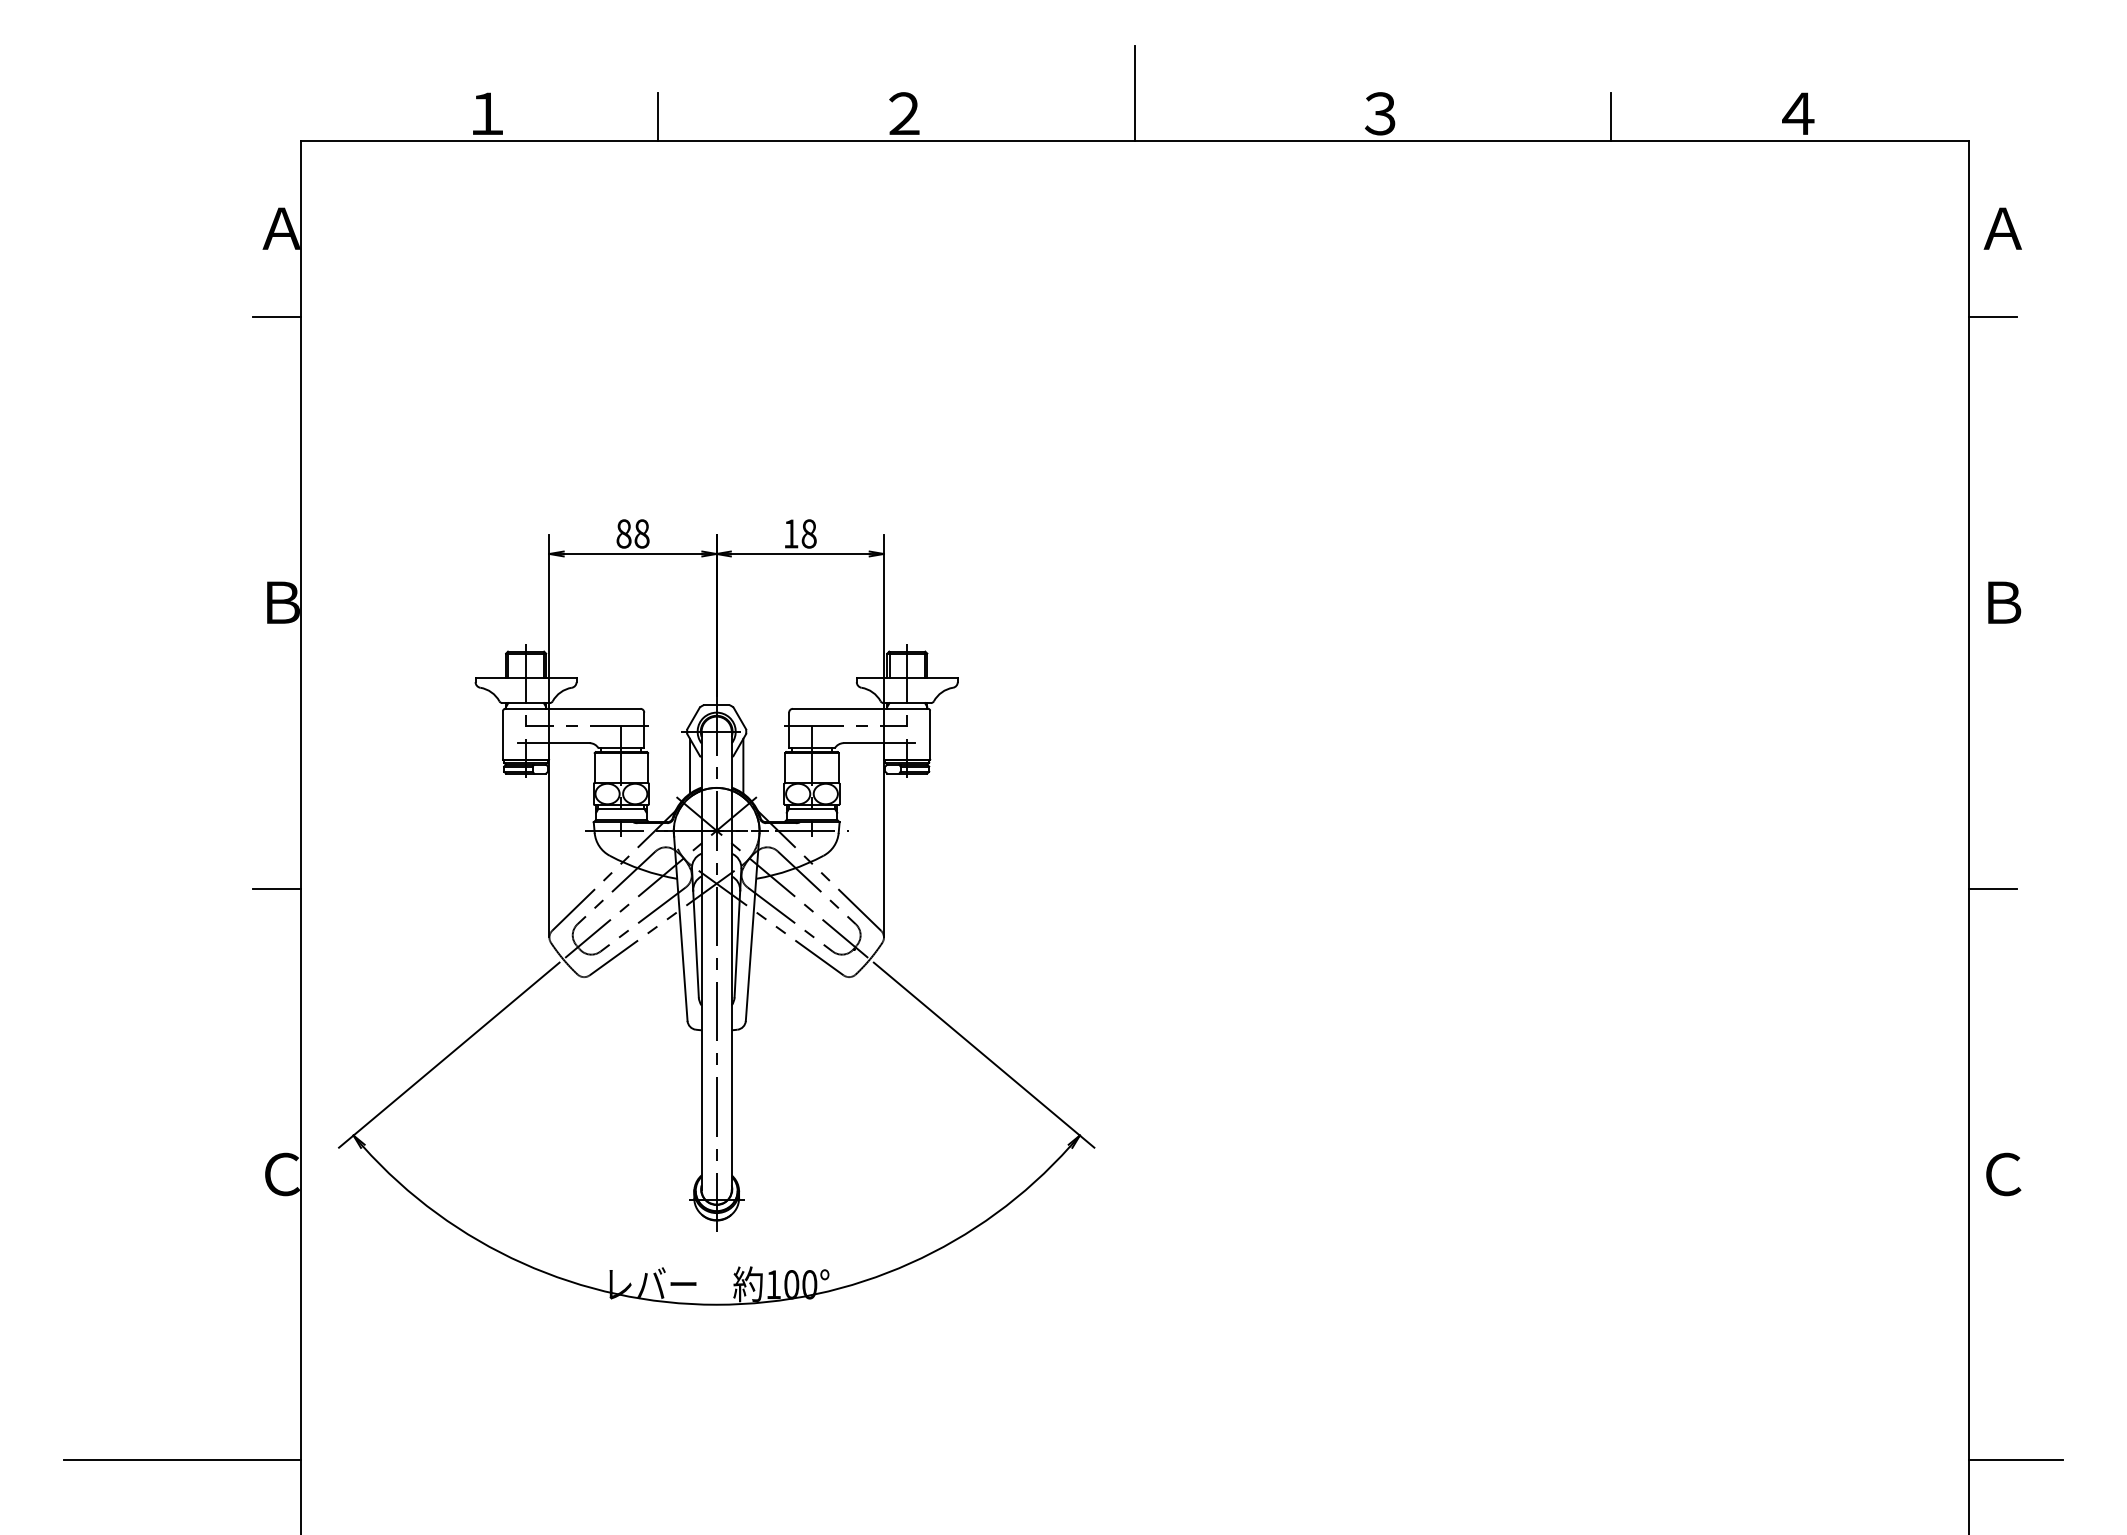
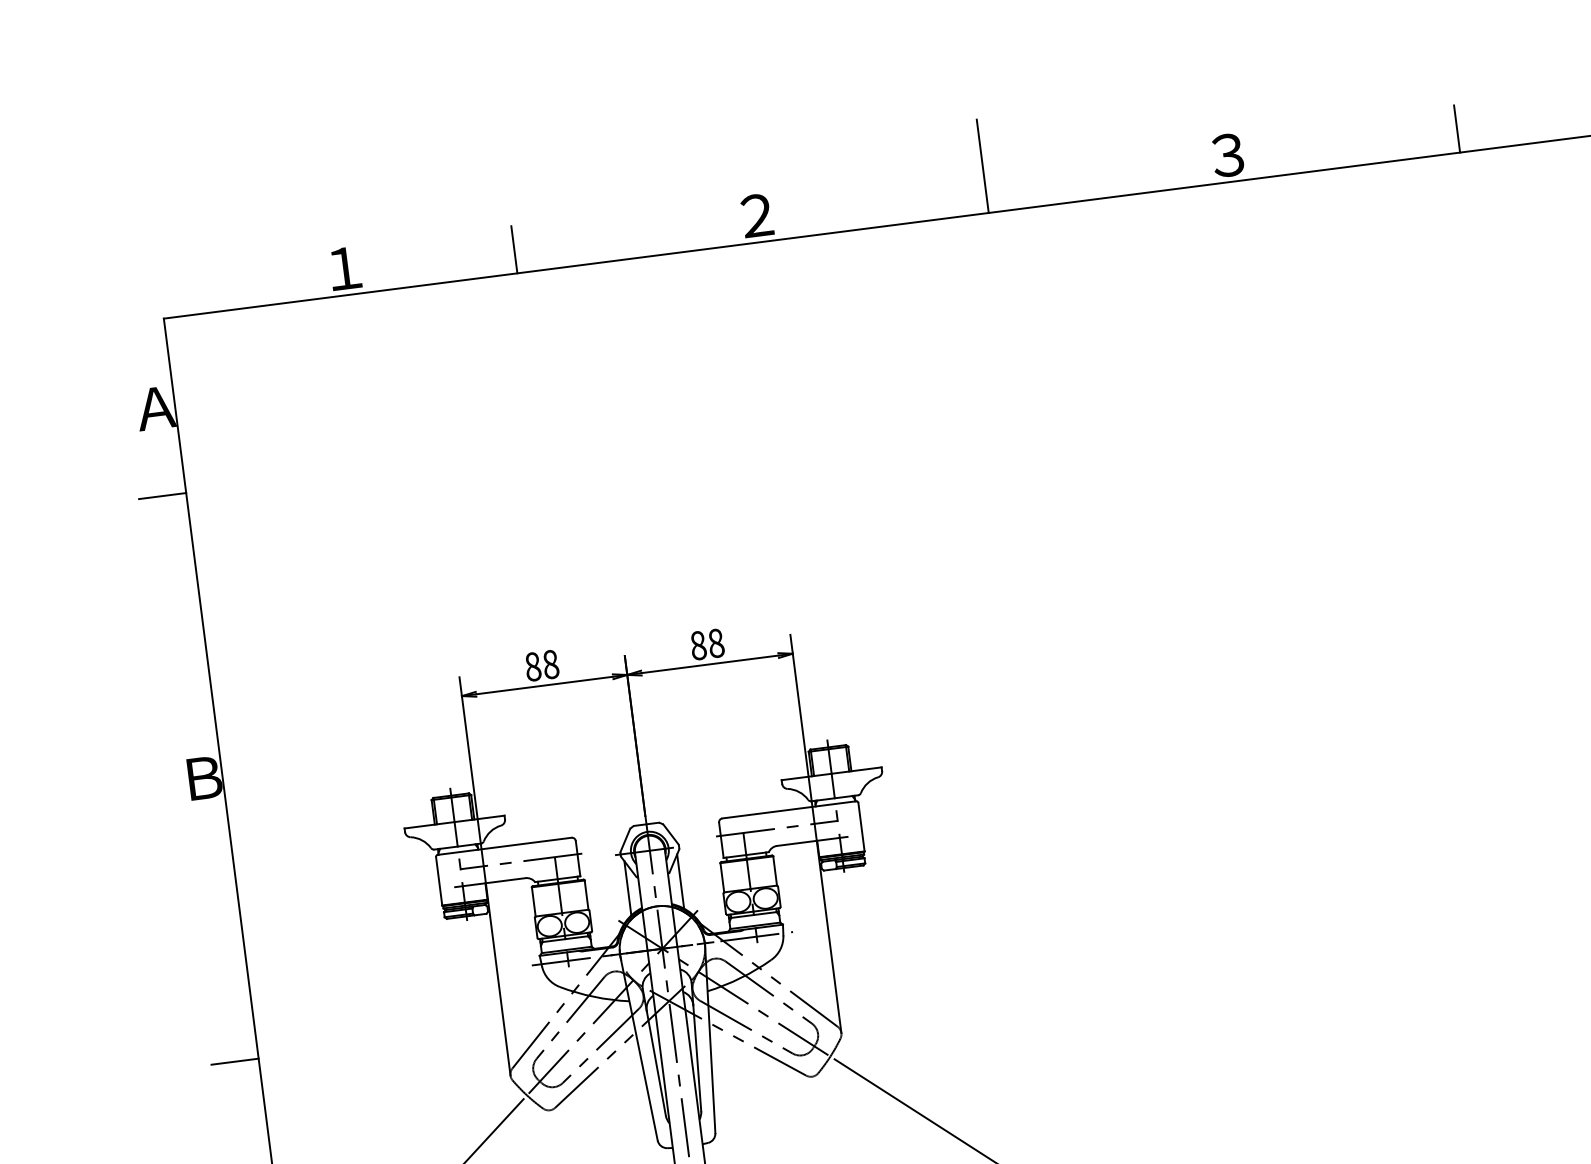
text: (790, 533) -> (697, 645), 18 -> 88

